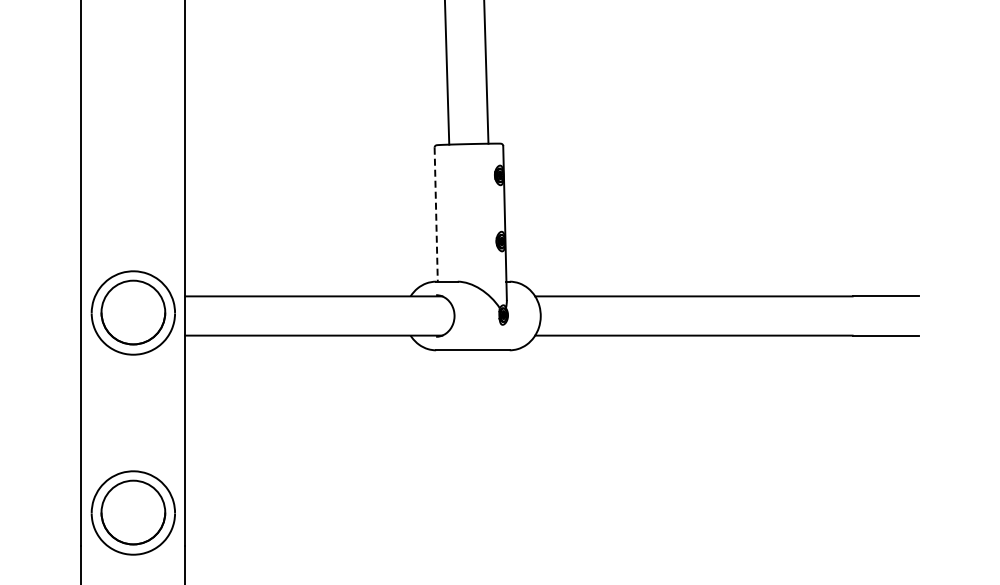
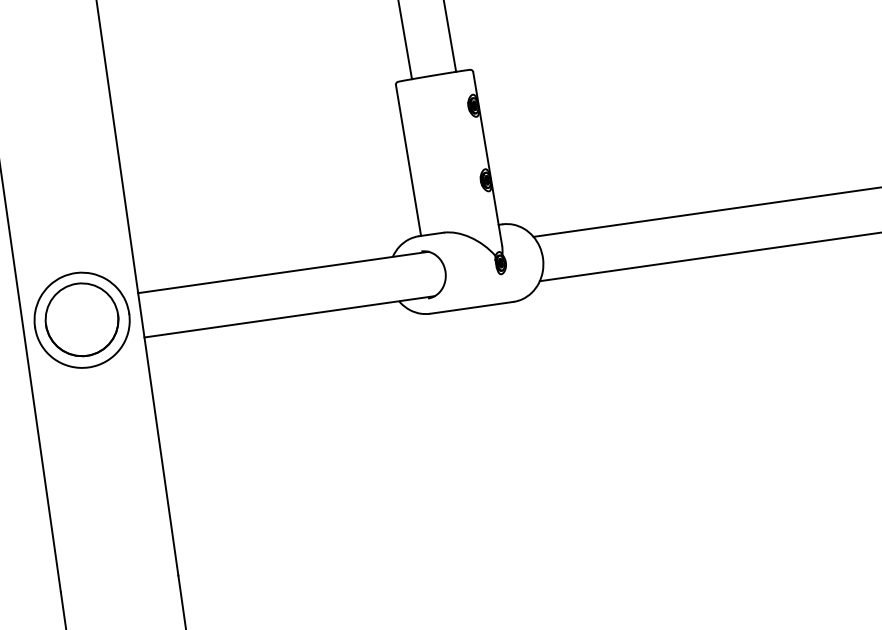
line: (436, 214) -> (408, 160), dashed -> solid
part: (132, 512) -> (113, 545), removed

